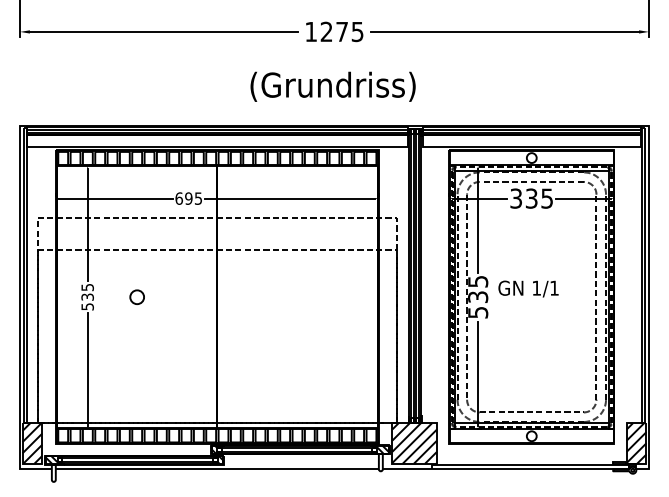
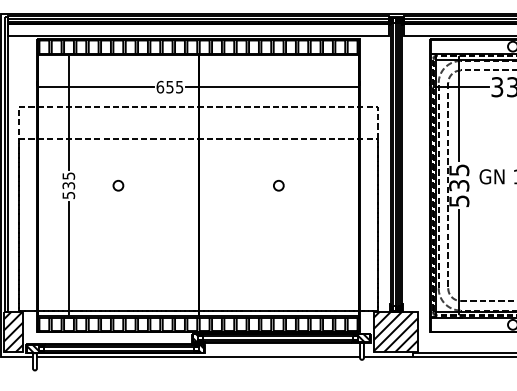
text: (188, 198) -> (169, 87), 695 -> 655
circle: (137, 296) -> (118, 185), size x0.71
circle: (297, 296) -> (278, 185), added

